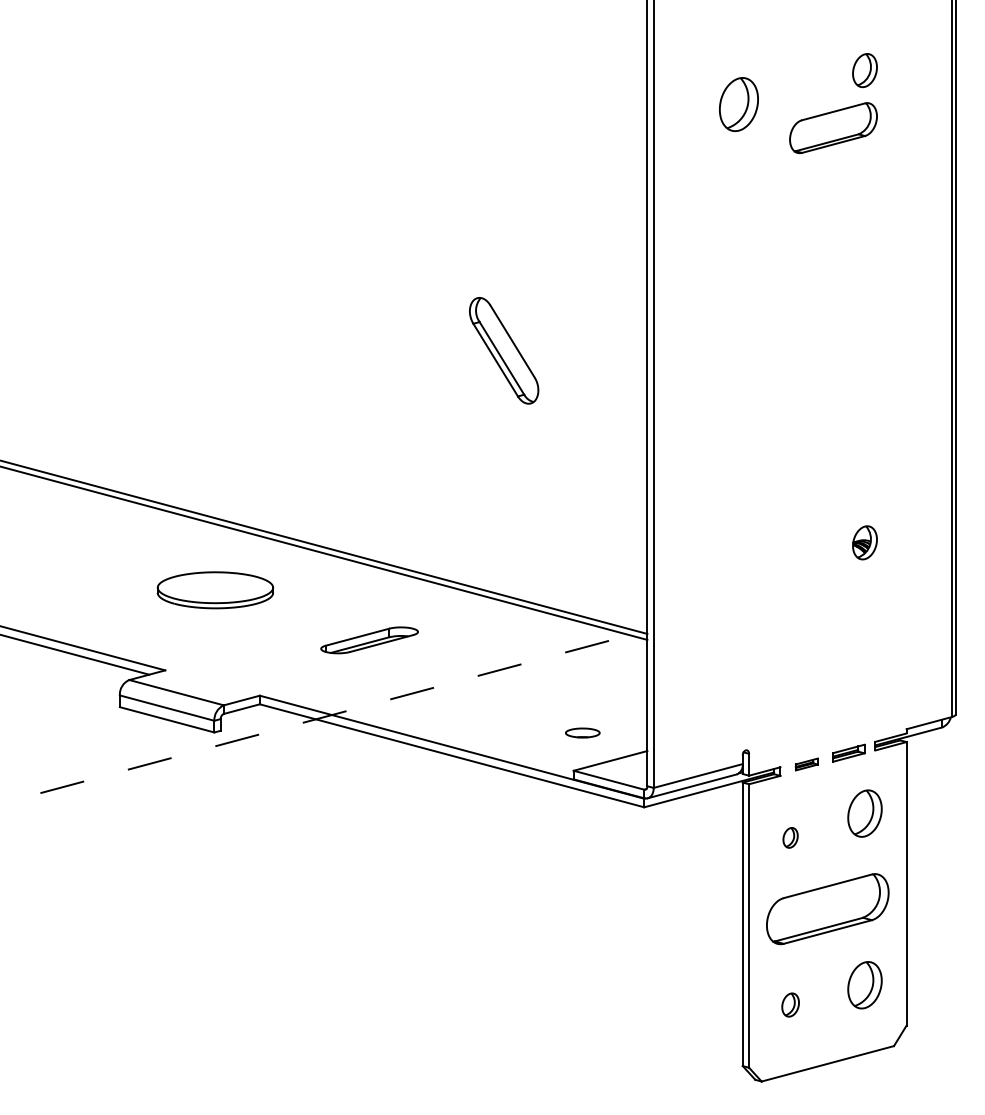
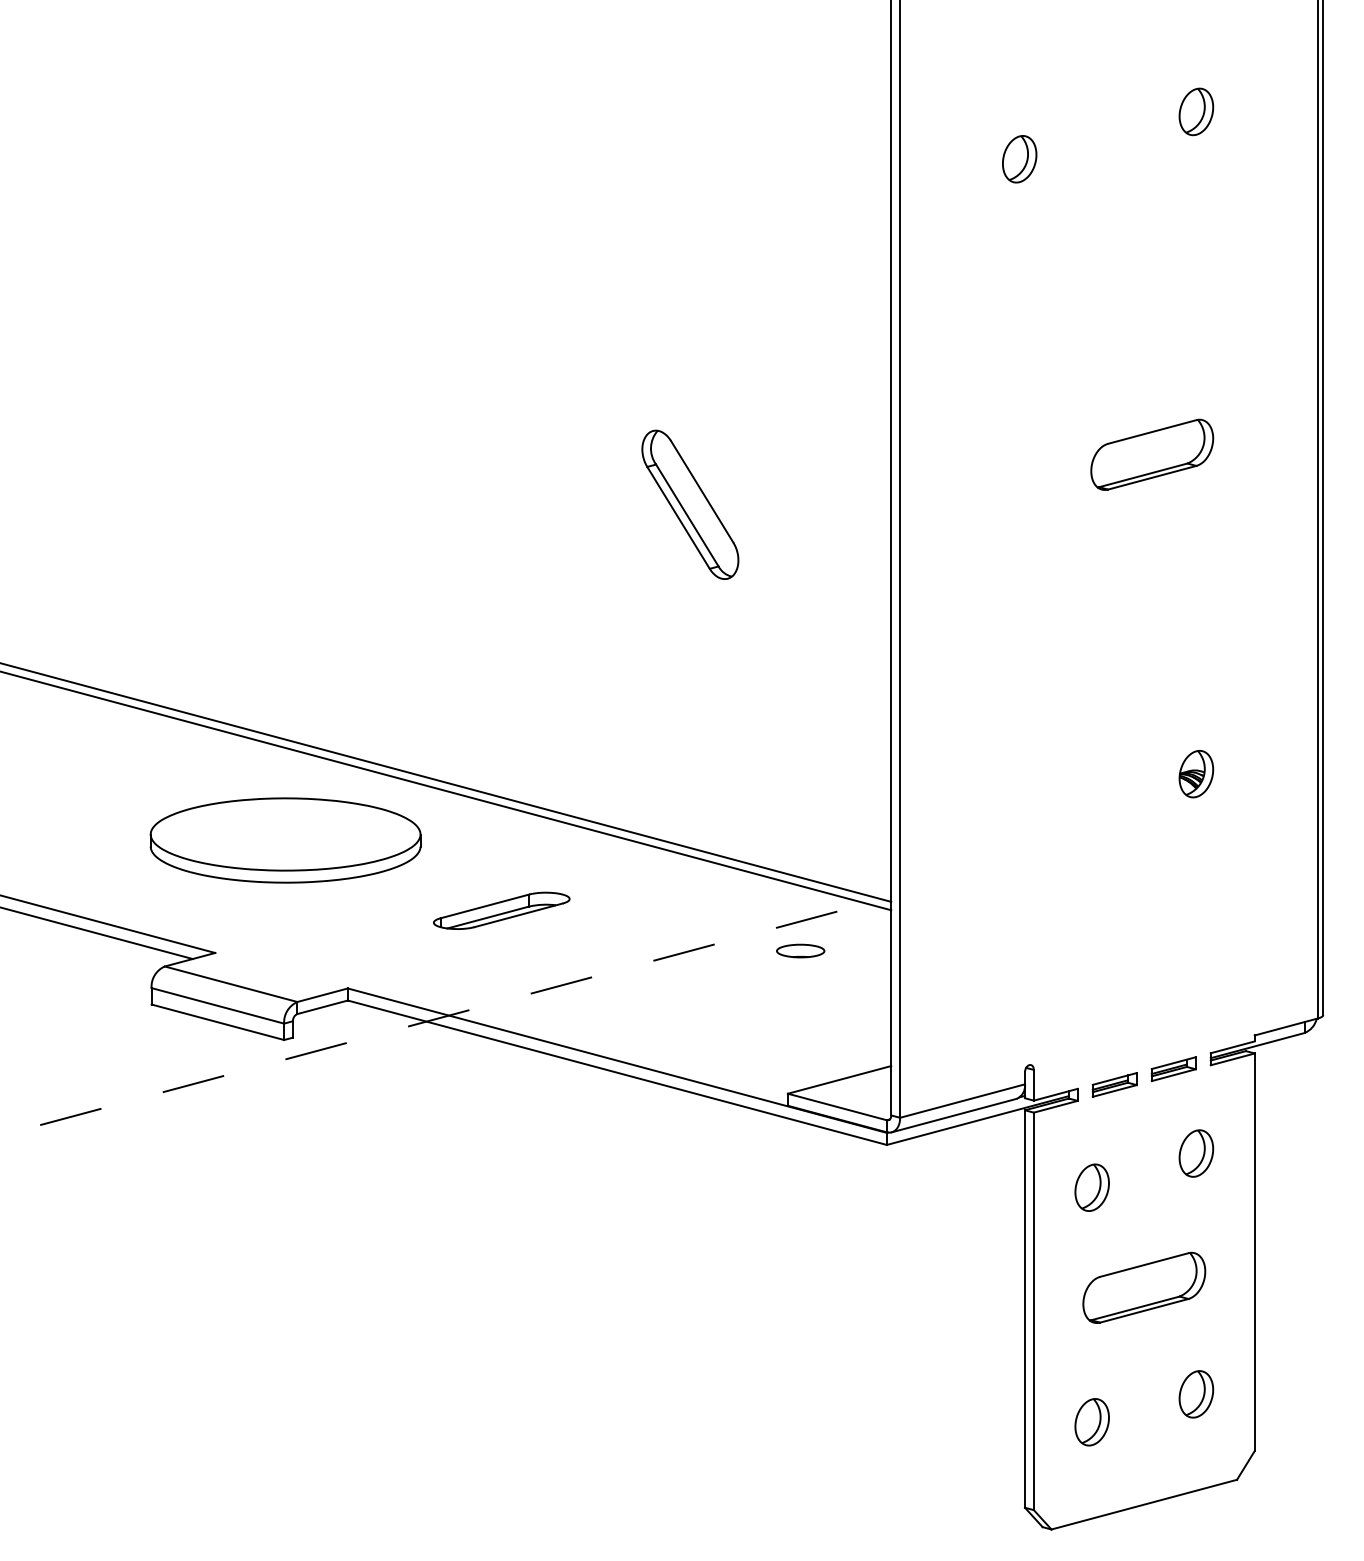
part: (738, 103) -> (1019, 158), size x0.62
part: (833, 128) -> (1152, 455), moved
part: (215, 590) -> (285, 840), size x1.67
part: (582, 732) -> (800, 950), moved
part: (806, 764) -> (1114, 1084), size x1.43
part: (864, 812) -> (1195, 1152), size x0.71
part: (790, 837) -> (1091, 1187), size x1.67
part: (827, 909) -> (1143, 1288), size x0.71
part: (864, 984) -> (1195, 1393), size x0.71
part: (790, 1004) -> (1091, 1421), size x1.43

